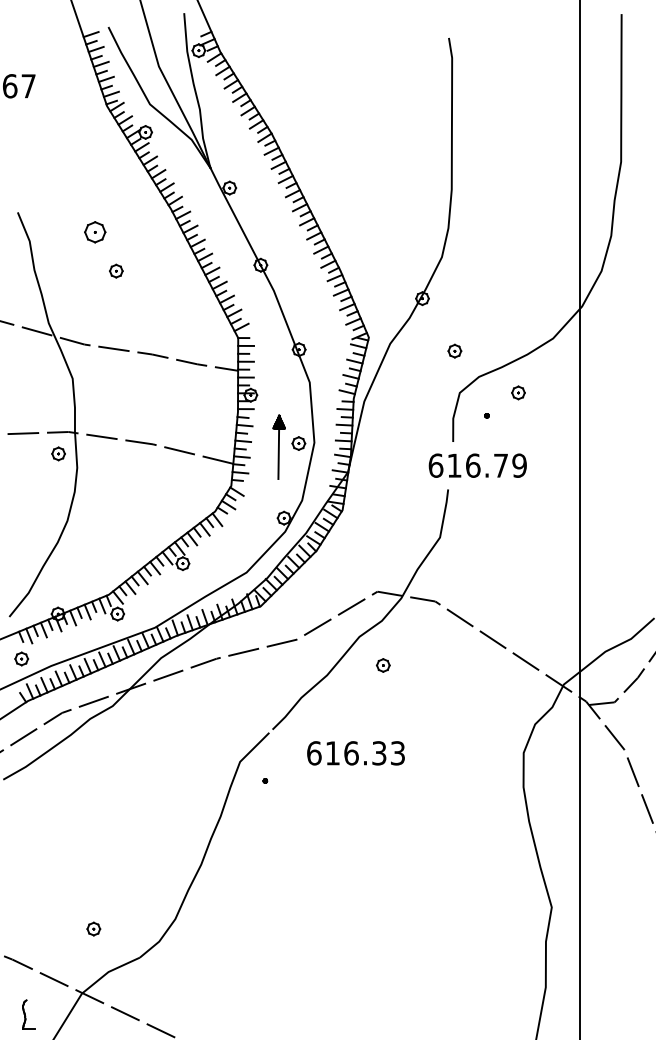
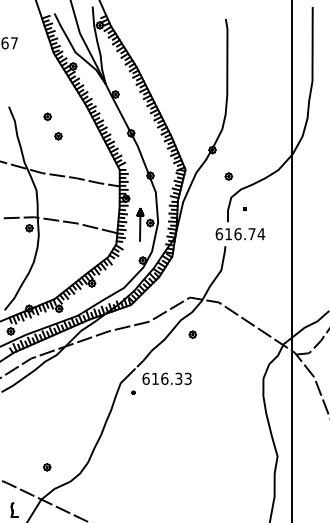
part: (94, 231) -> (47, 116), size x0.62
part: (517, 392) -> (260, 197), removed
text: (519, 466) -> (261, 234), 616.79 -> 616.74
text: (354, 752) -> (166, 378), moved

